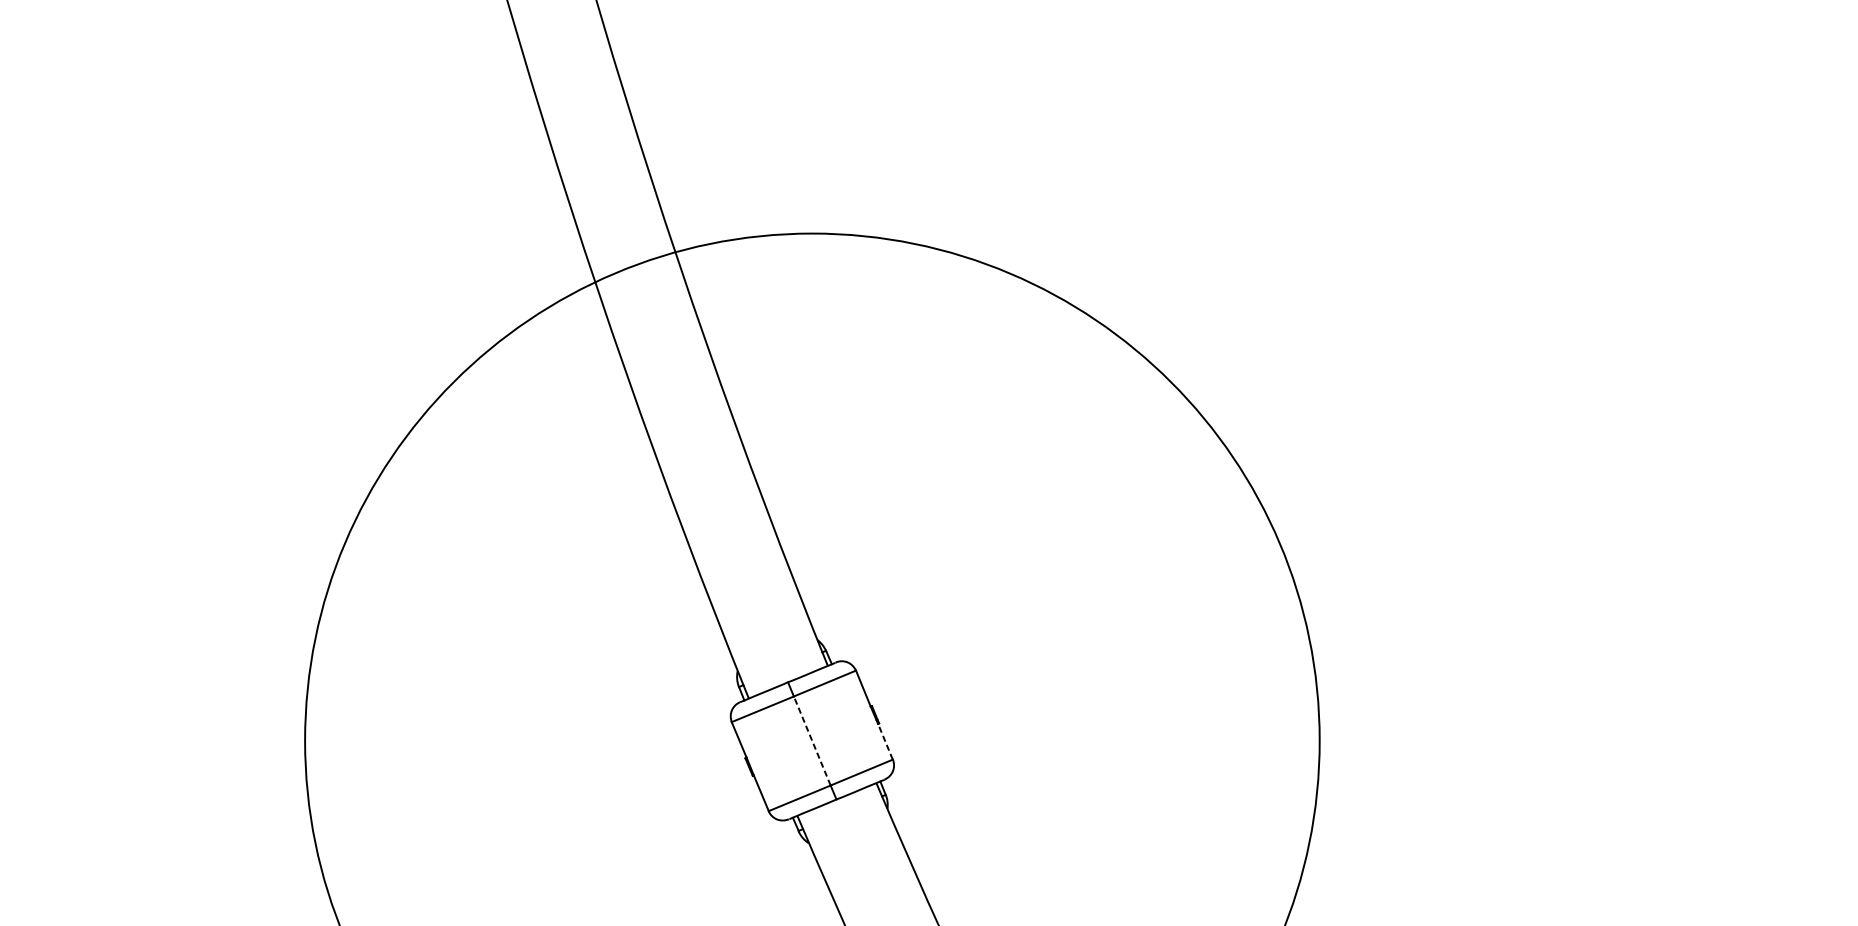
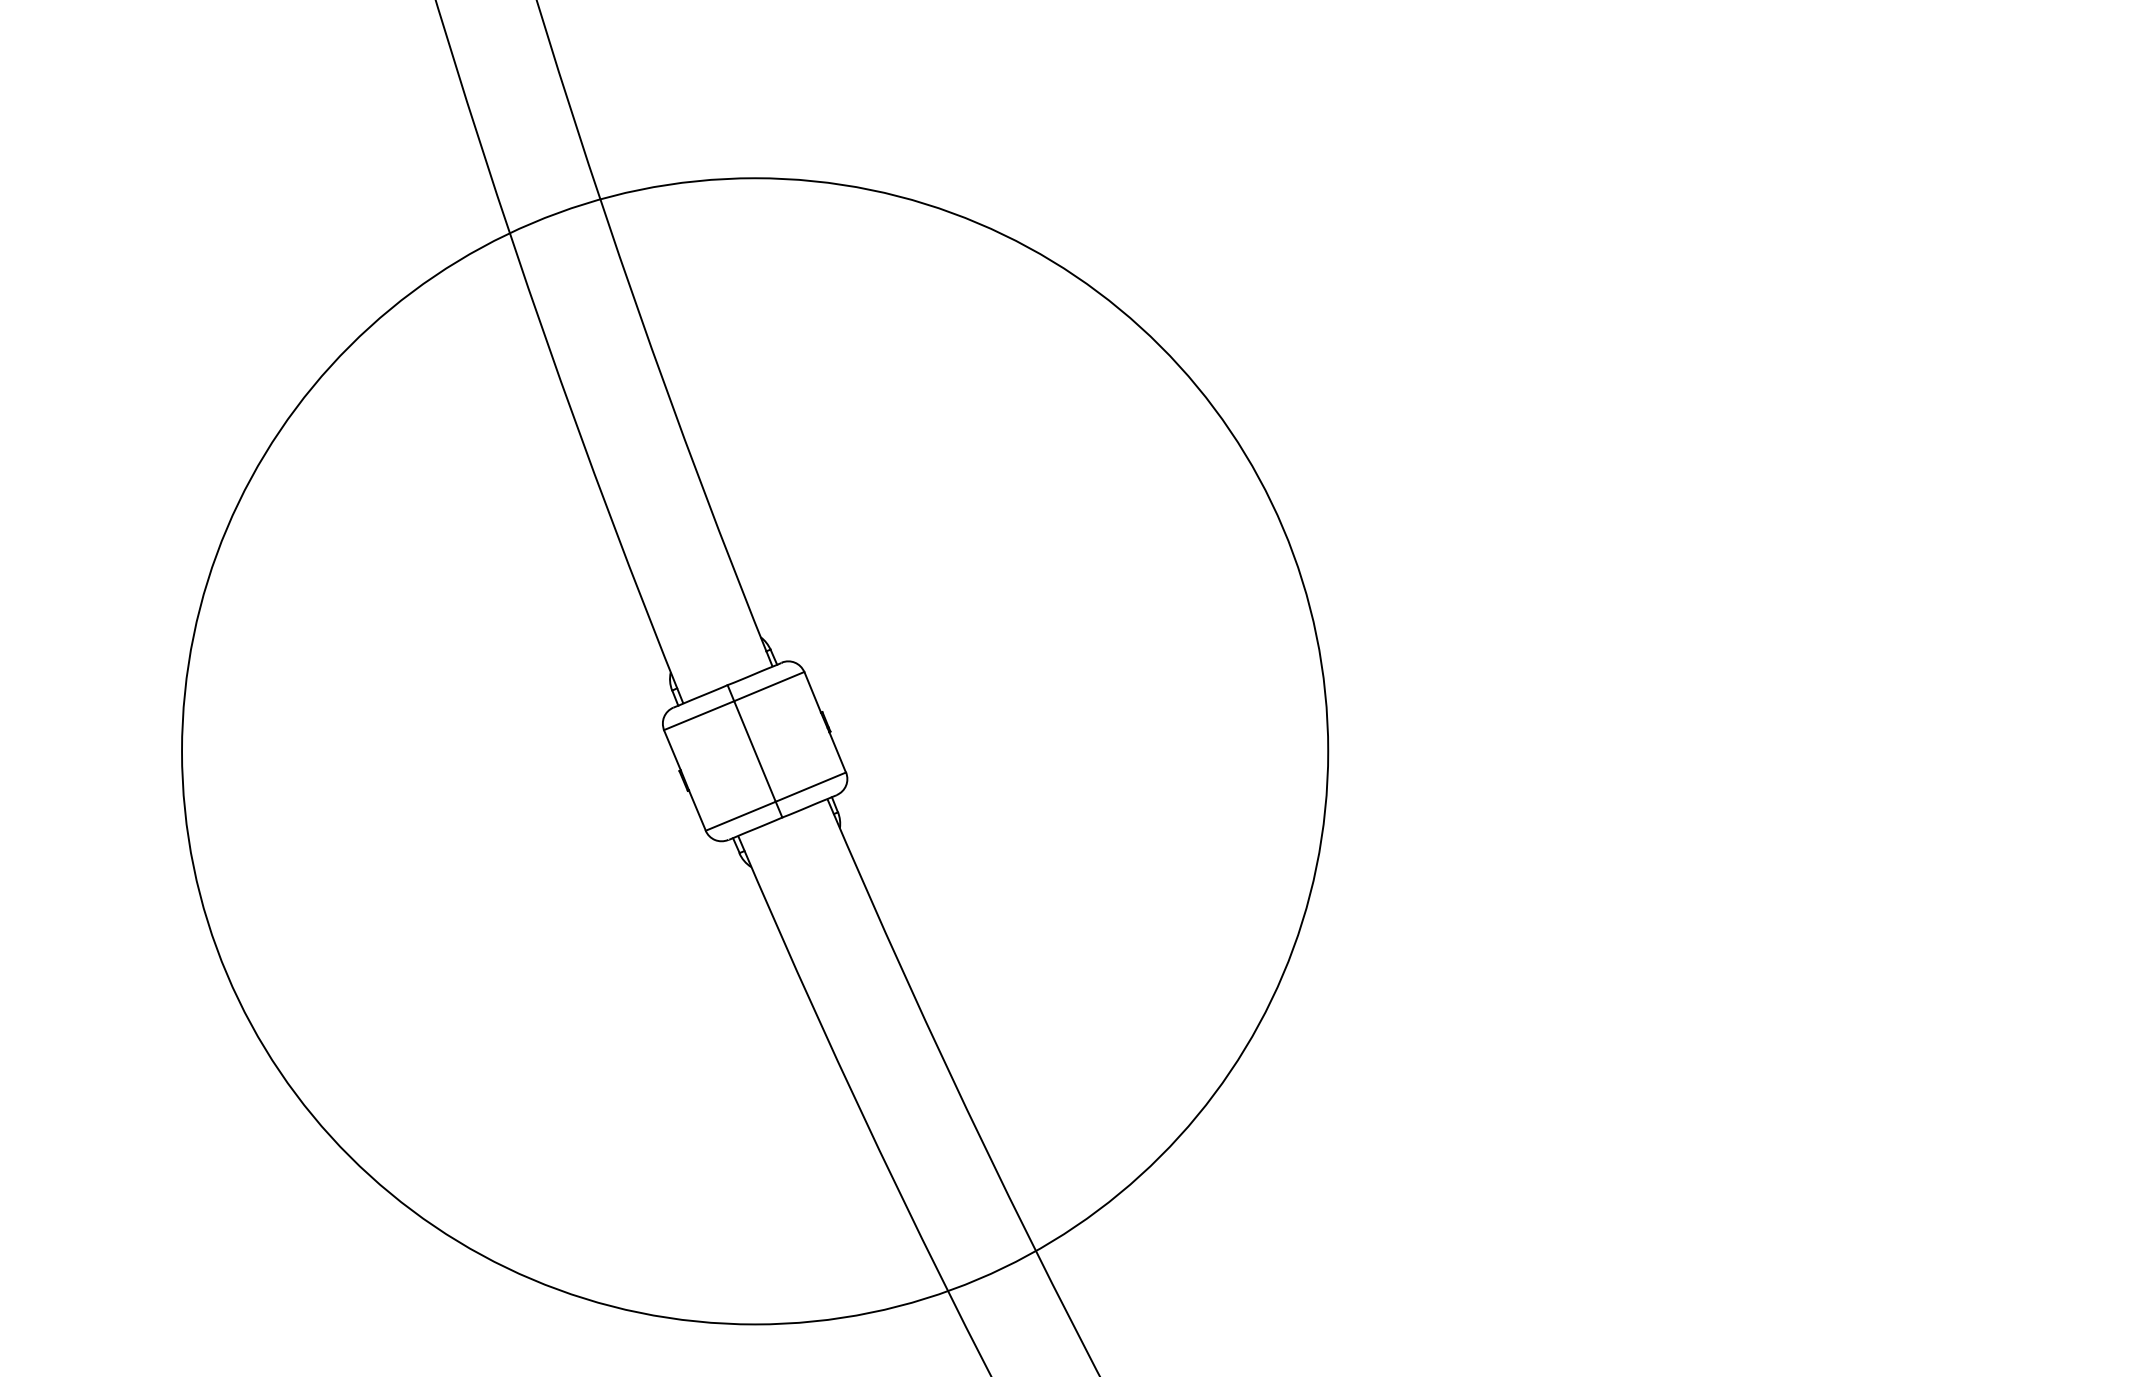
line: (811, 741) -> (754, 751), dashed -> solid
line: (885, 741) -> (837, 752), dashed -> solid

